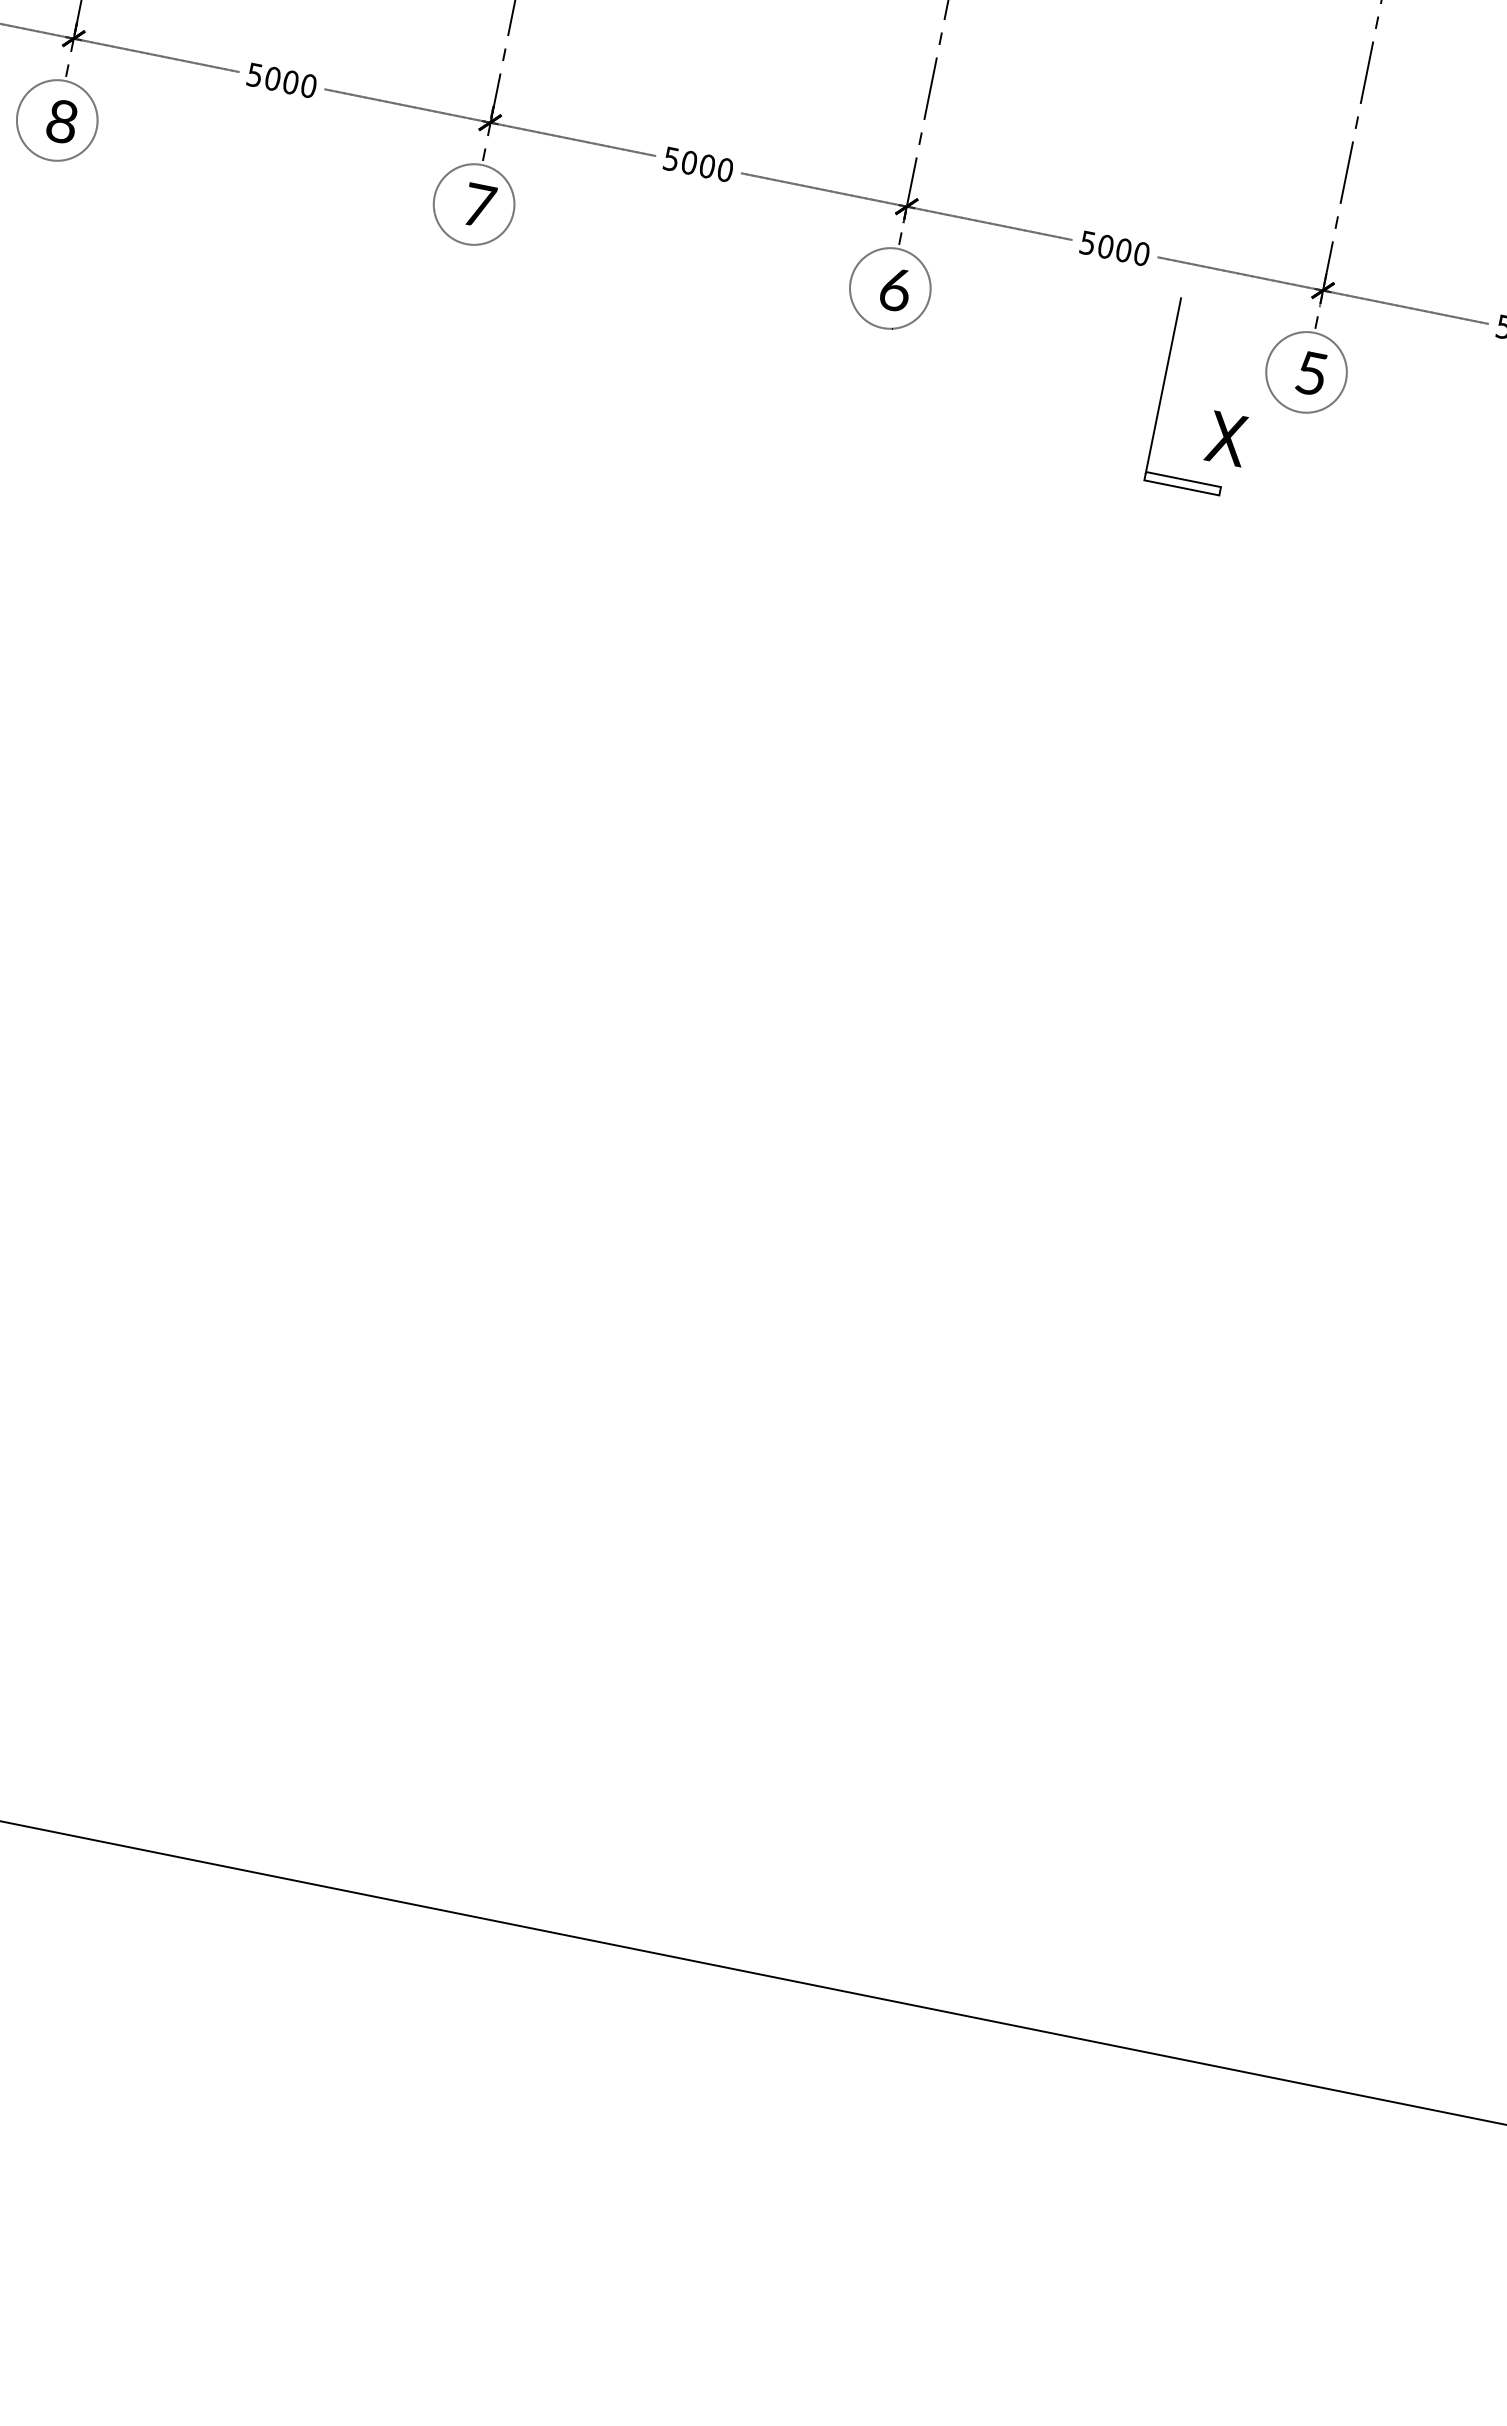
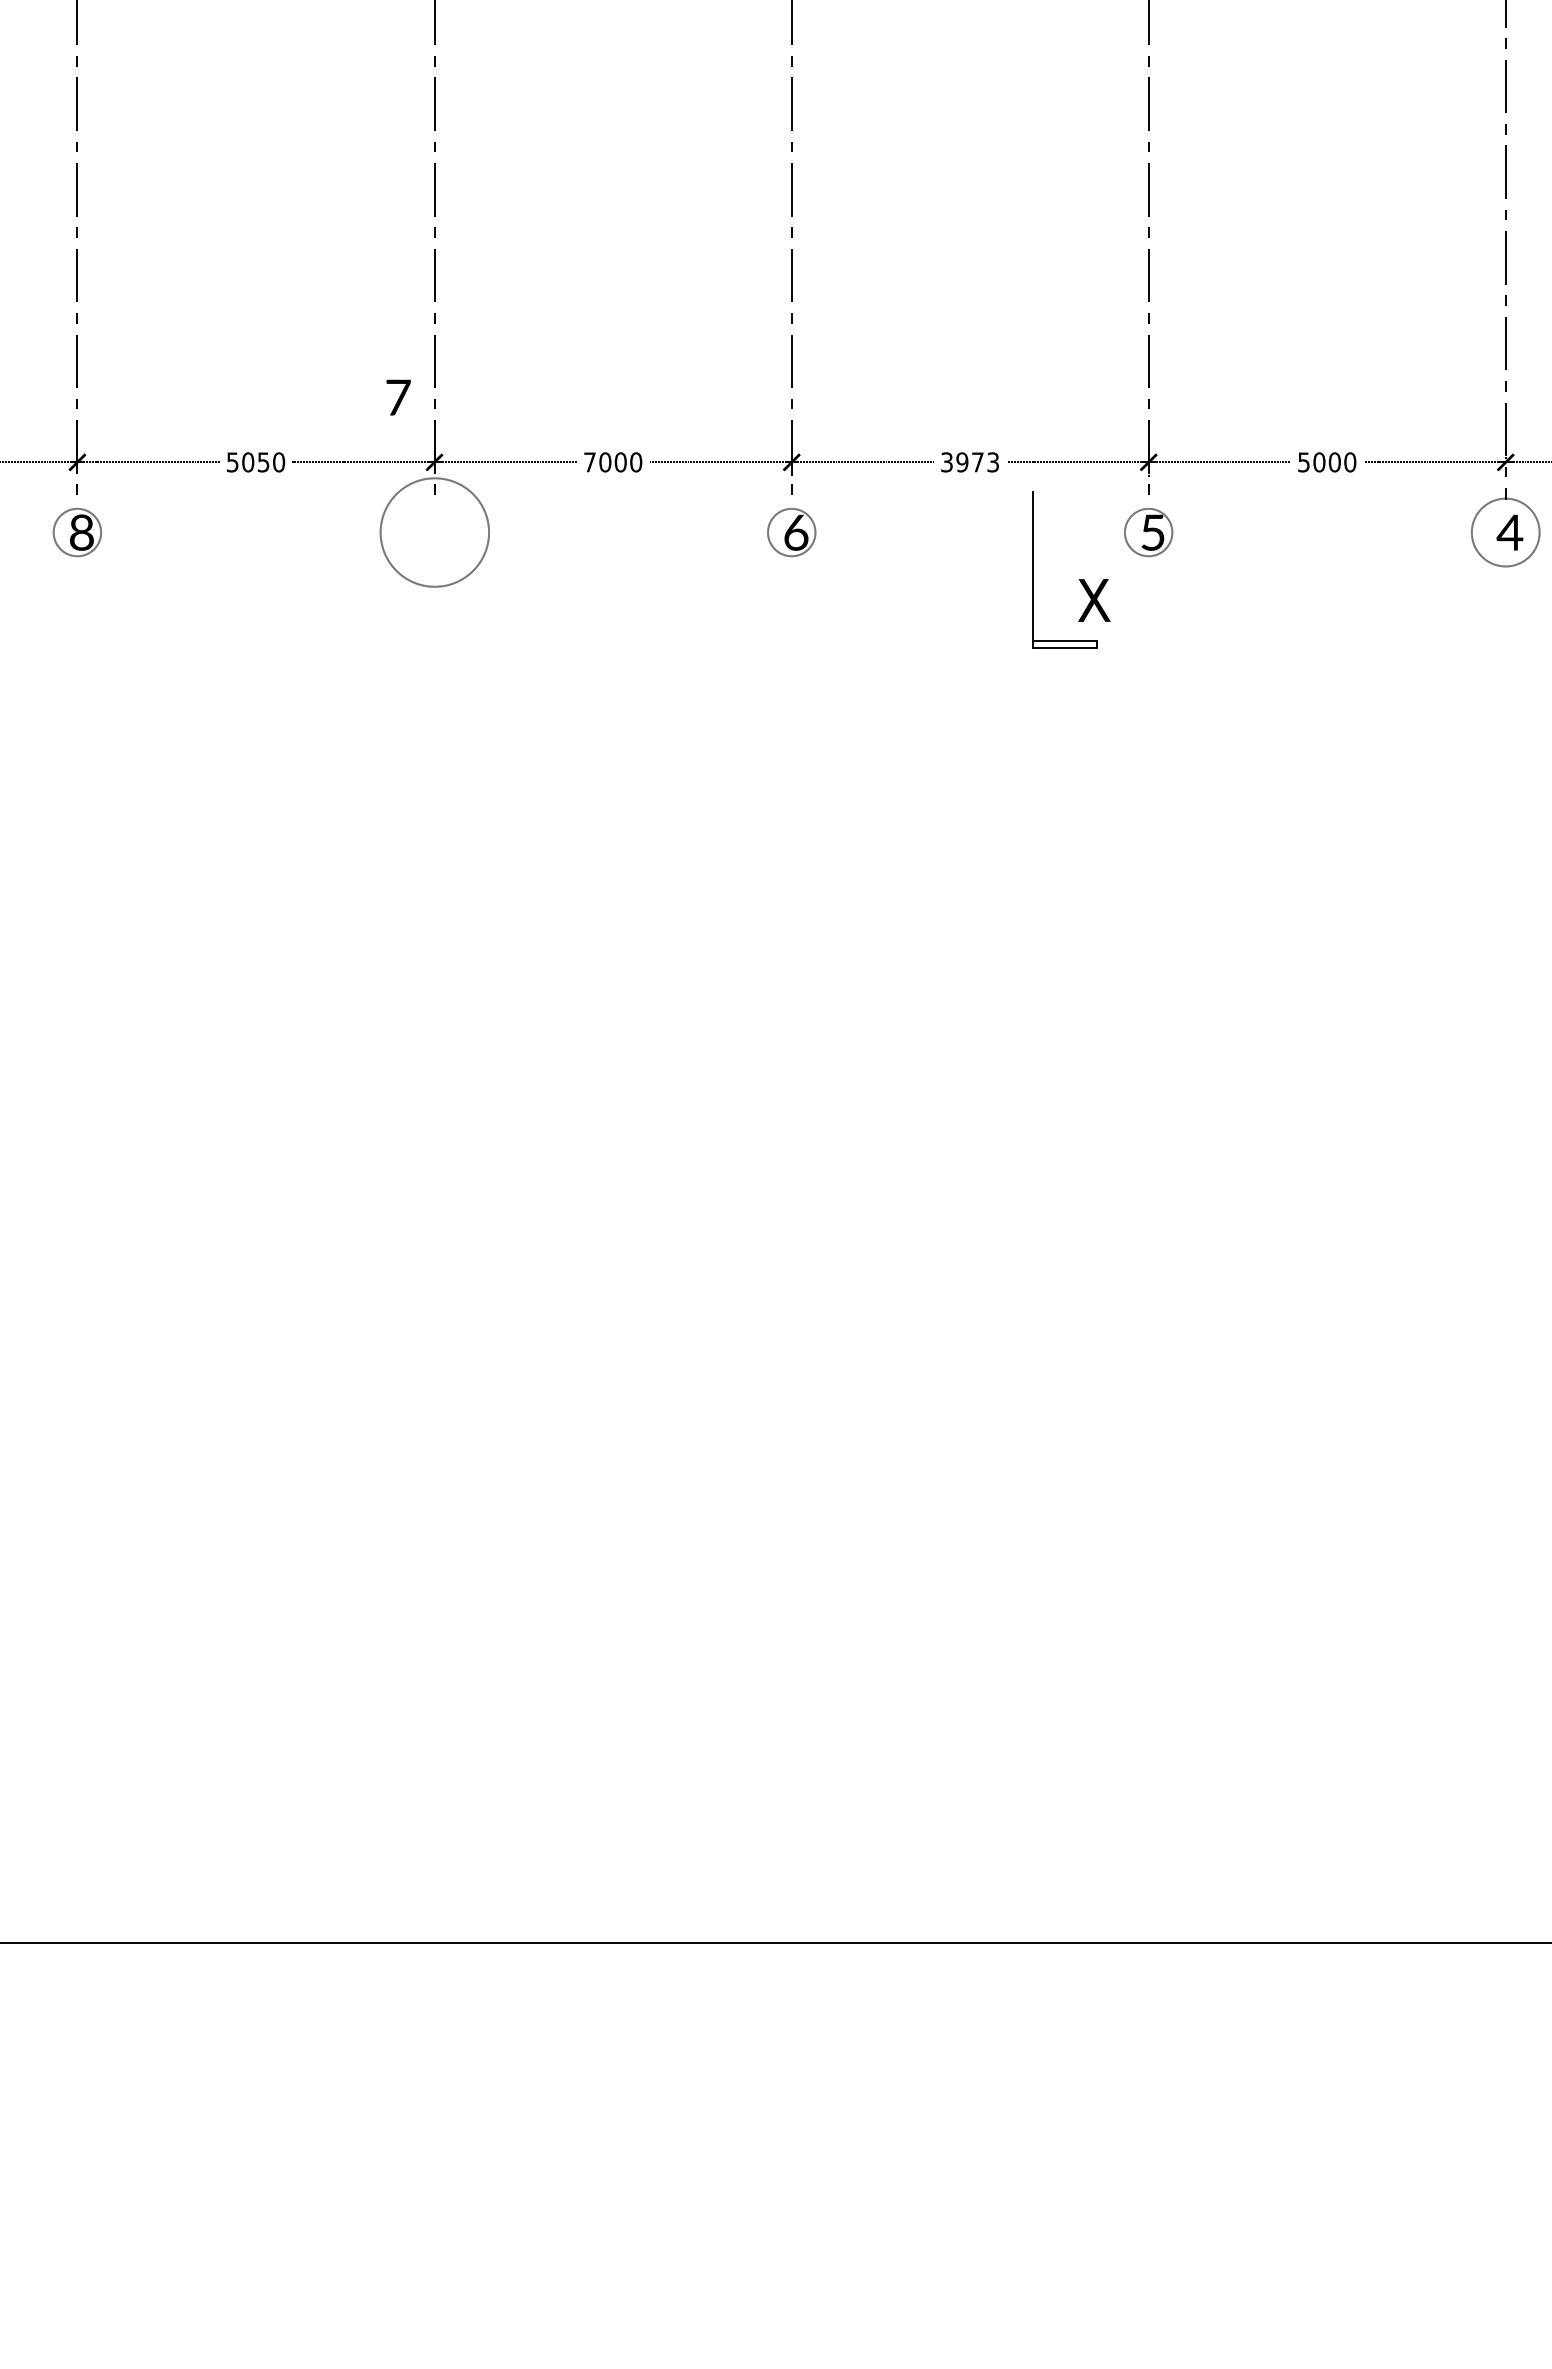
text: (290, 82) -> (263, 462), 5000 -> 5050
circle: (57, 120) -> (77, 532), size x0.7
text: (670, 159) -> (589, 462), 5000 -> 7000
circle: (473, 204) -> (434, 532), size x1.6
text: (479, 205) -> (398, 397), moved
text: (1115, 248) -> (970, 462), 5000 -> 3973
circle: (890, 288) -> (791, 532), size x0.7
circle: (1306, 372) -> (1148, 532), size x0.7

